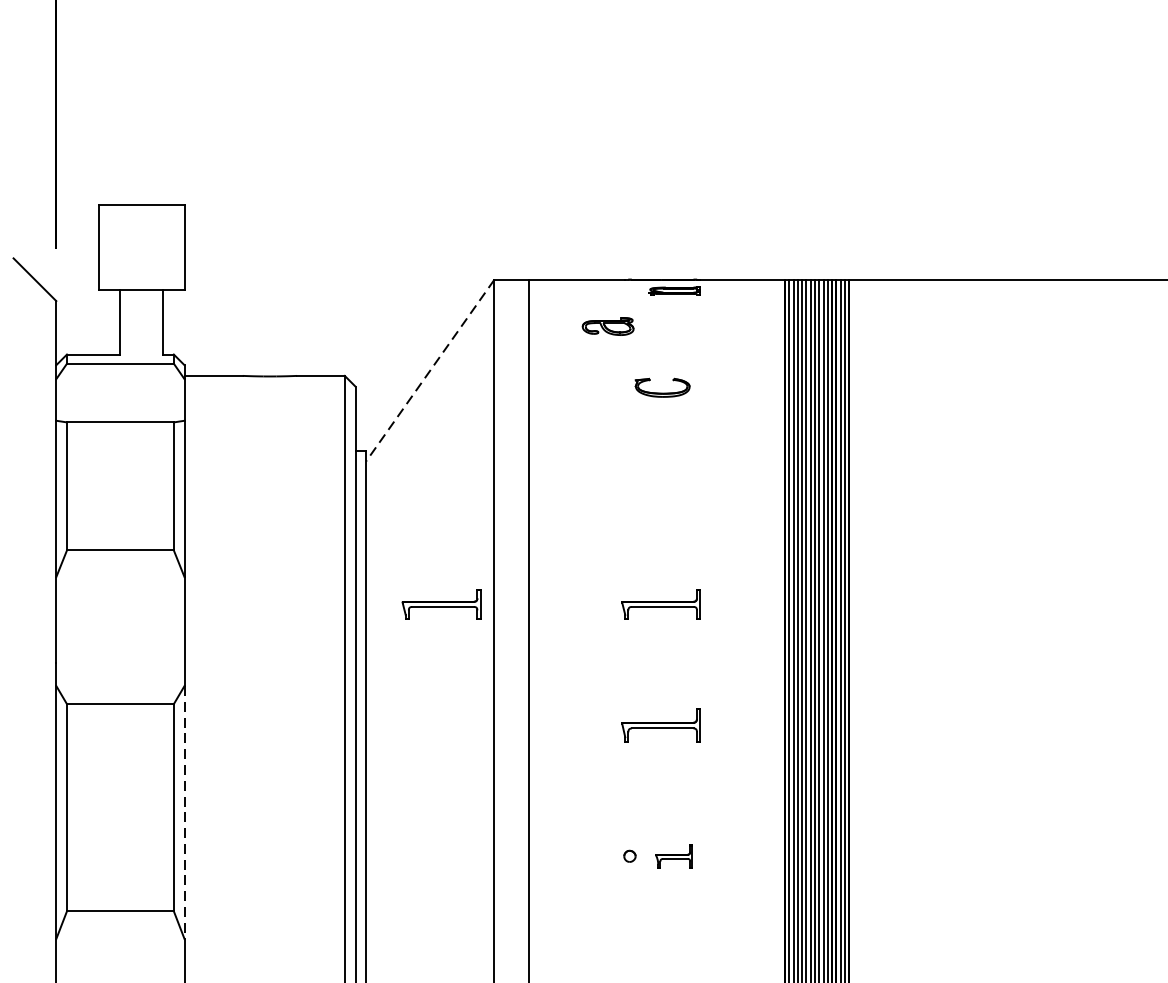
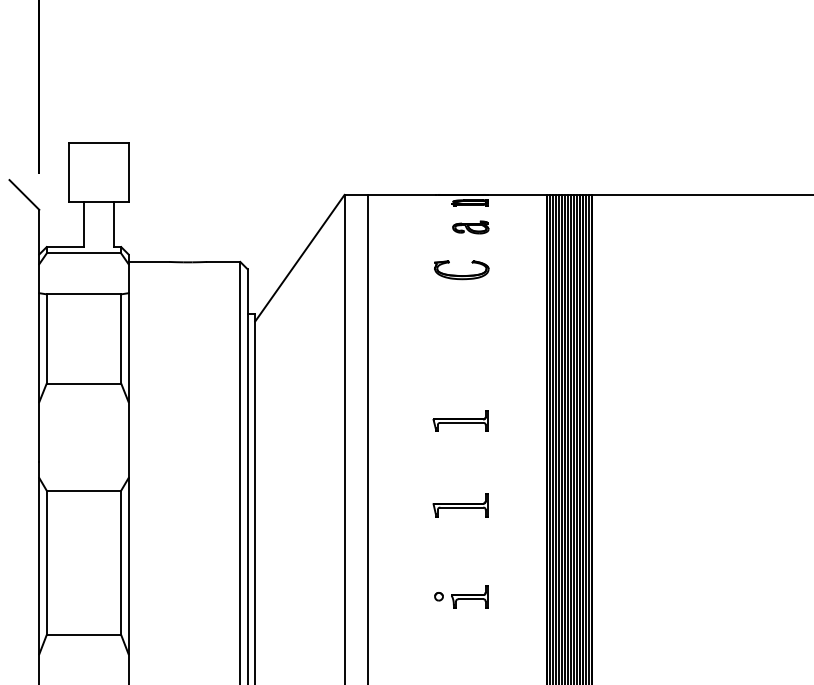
part: (607, 326) -> (470, 227), moved
line: (429, 370) -> (299, 258), dashed -> solid
part: (662, 388) -> (461, 270), size x1.43
part: (441, 603) -> (307, 420), removed
line: (184, 812) -> (128, 566), dashed -> solid
part: (673, 856) -> (469, 596), size x1.43

